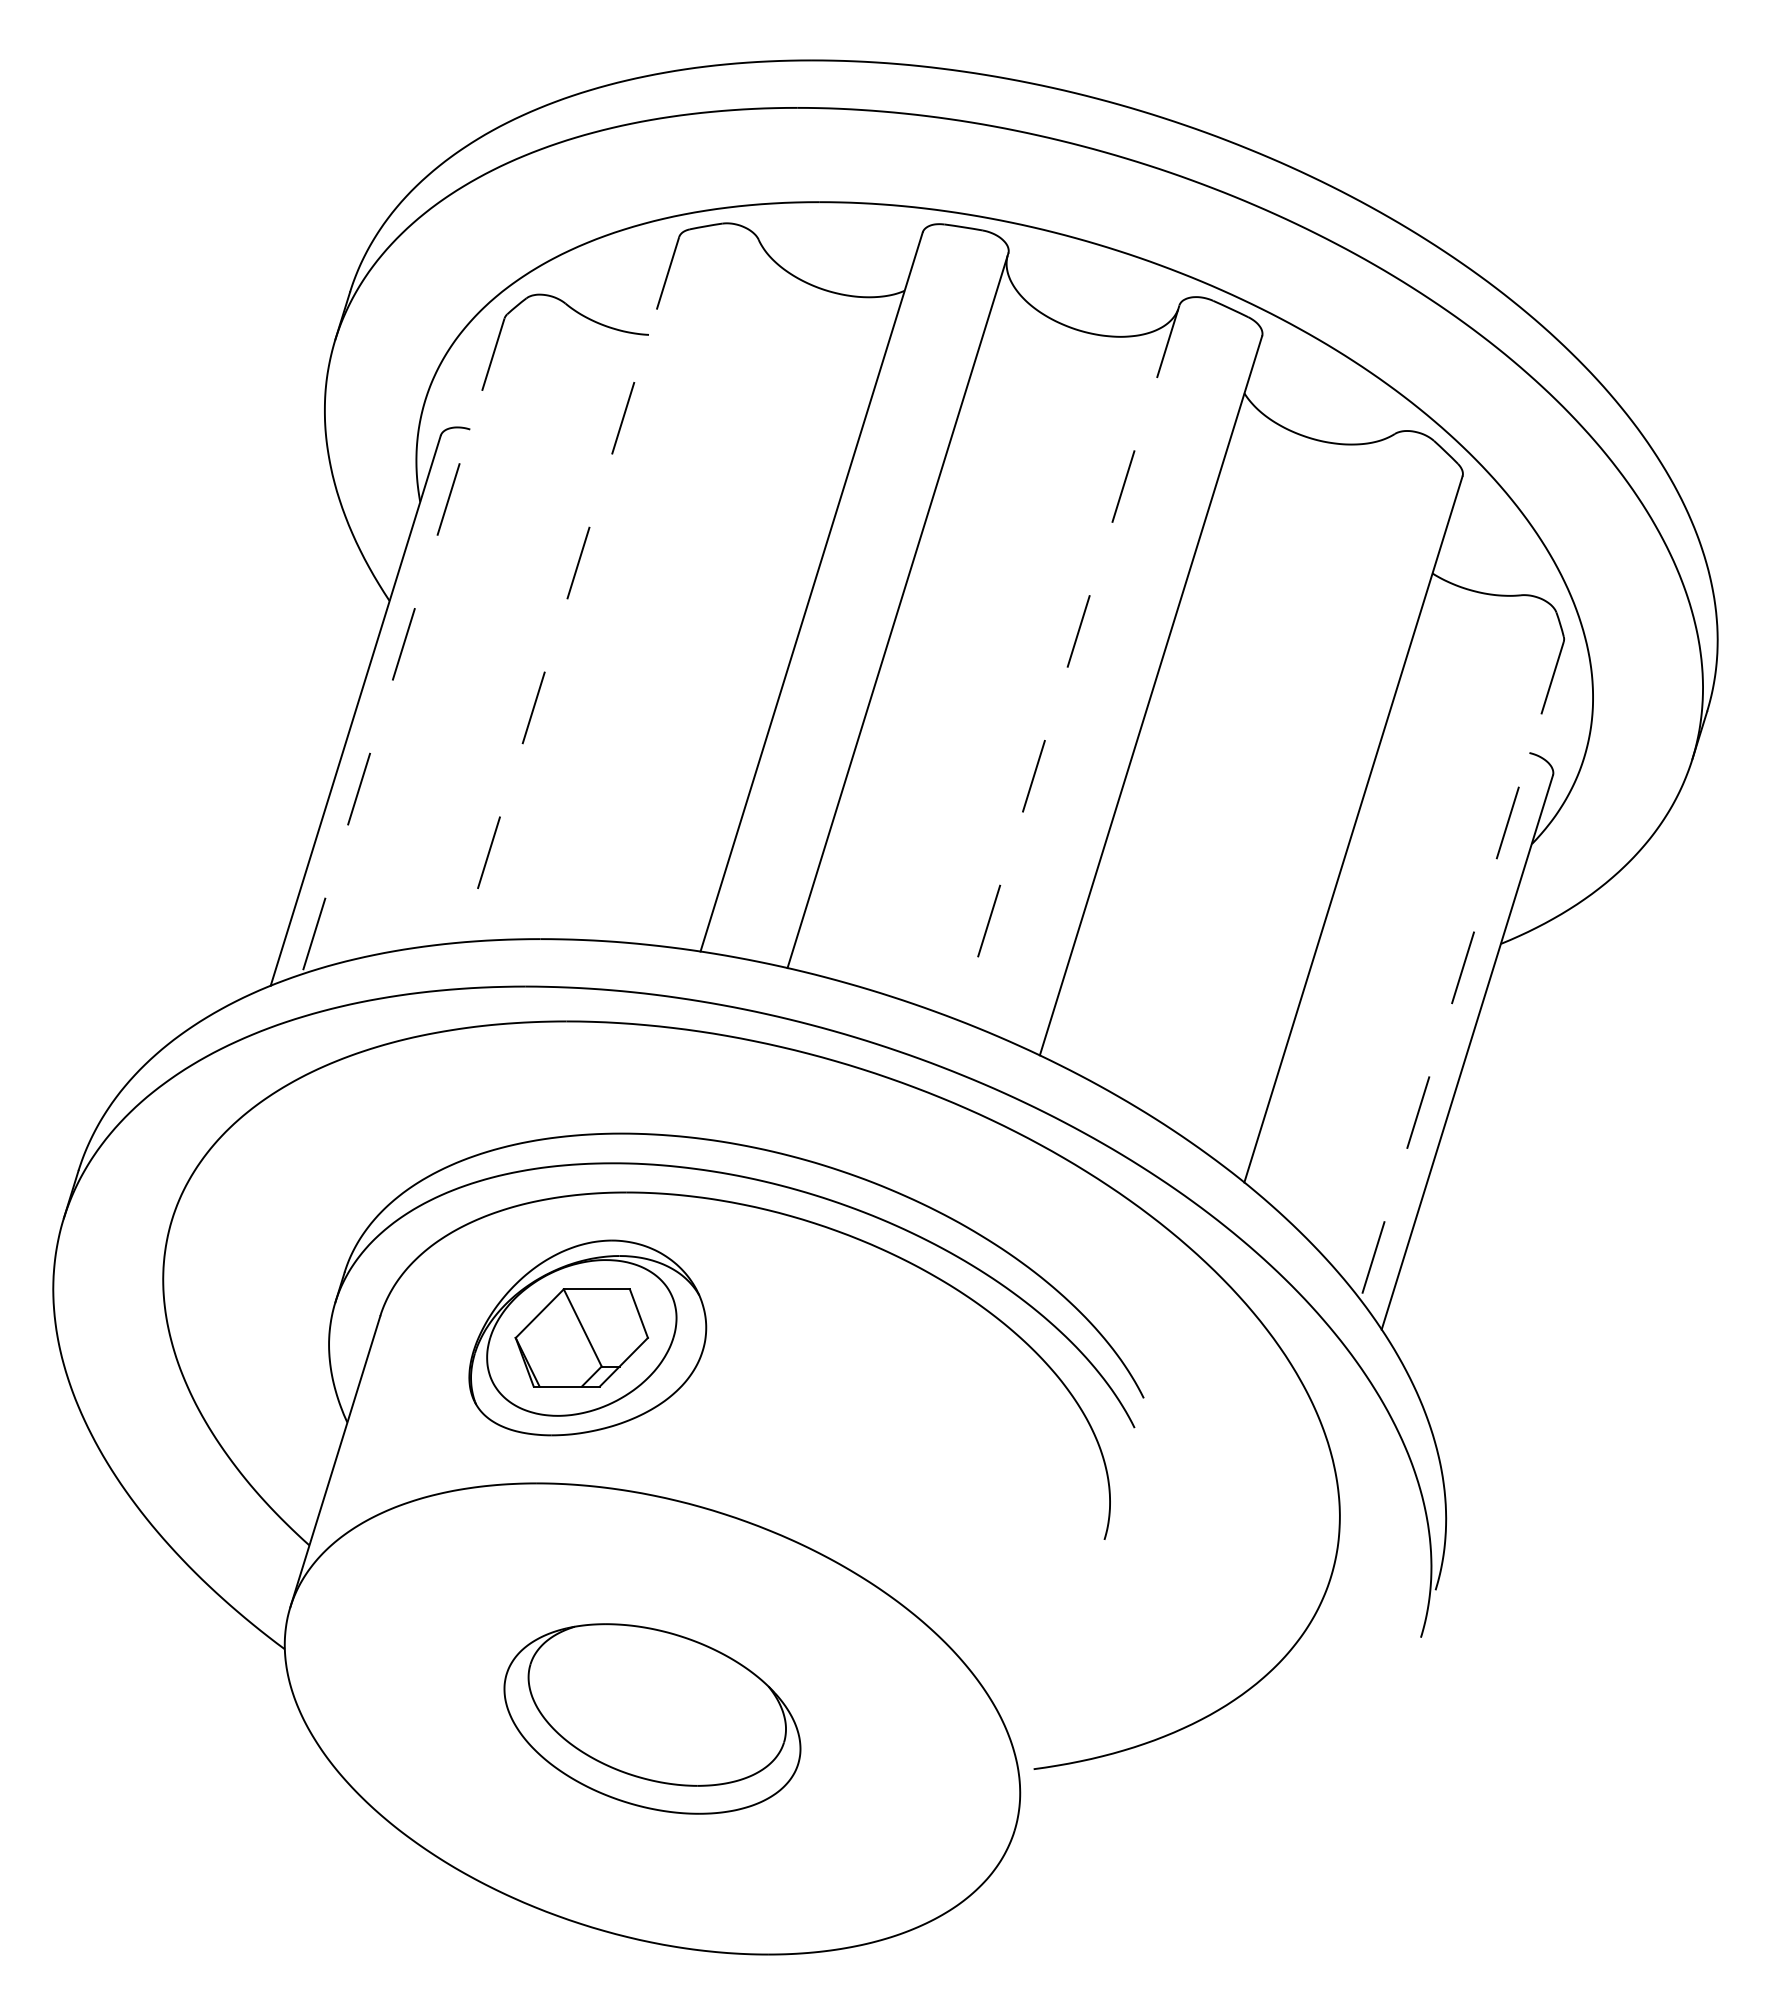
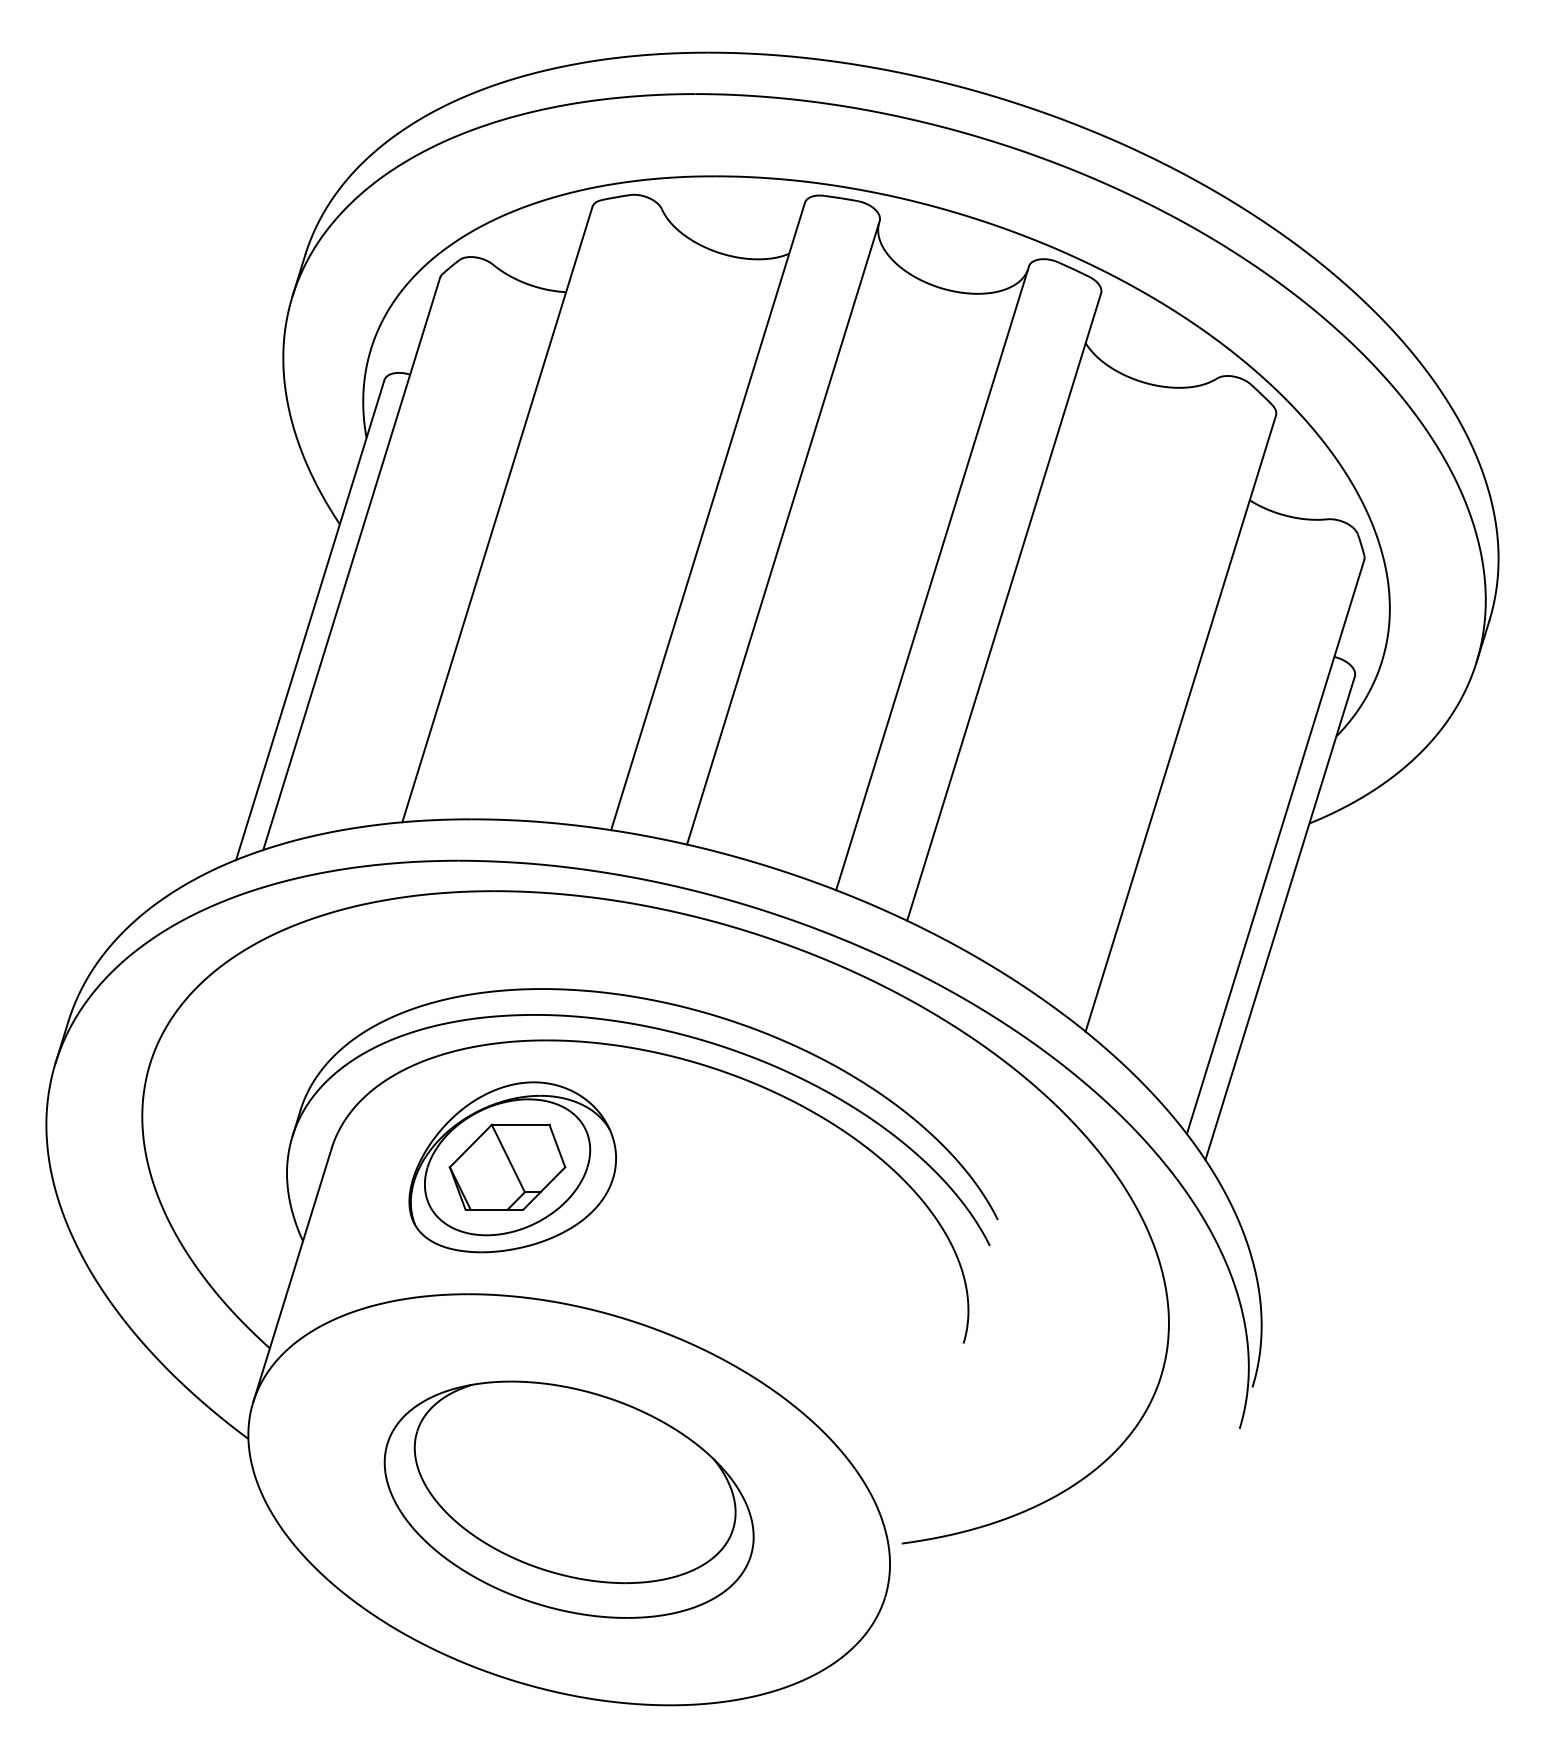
line: (570, 590) -> (497, 515), dashed -> solid
line: (403, 646) -> (351, 564), dashed -> solid
line: (1068, 663) -> (932, 578), dashed -> solid
line: (1461, 971) -> (1275, 847), dashed -> solid
part: (652, 1718) -> (569, 1499), size x1.43

